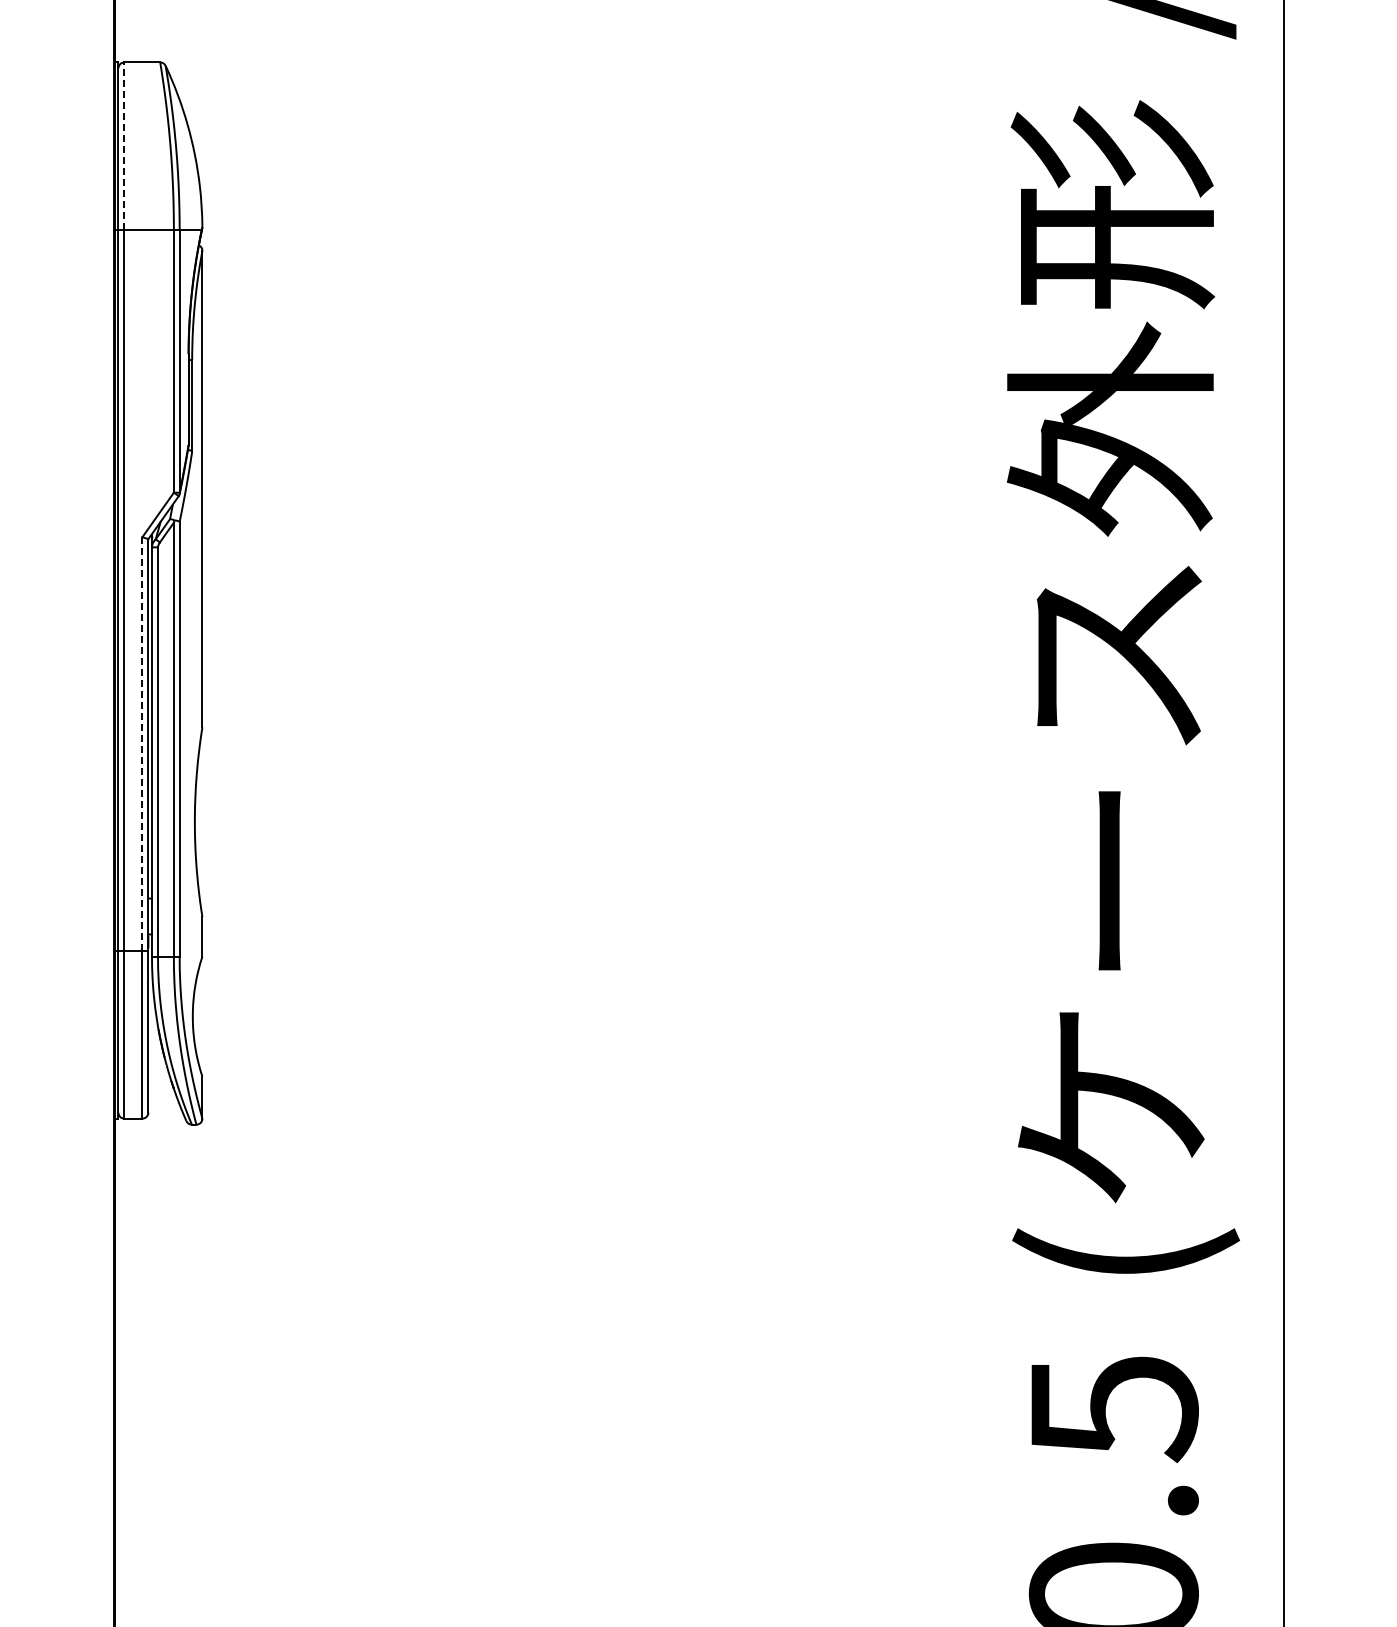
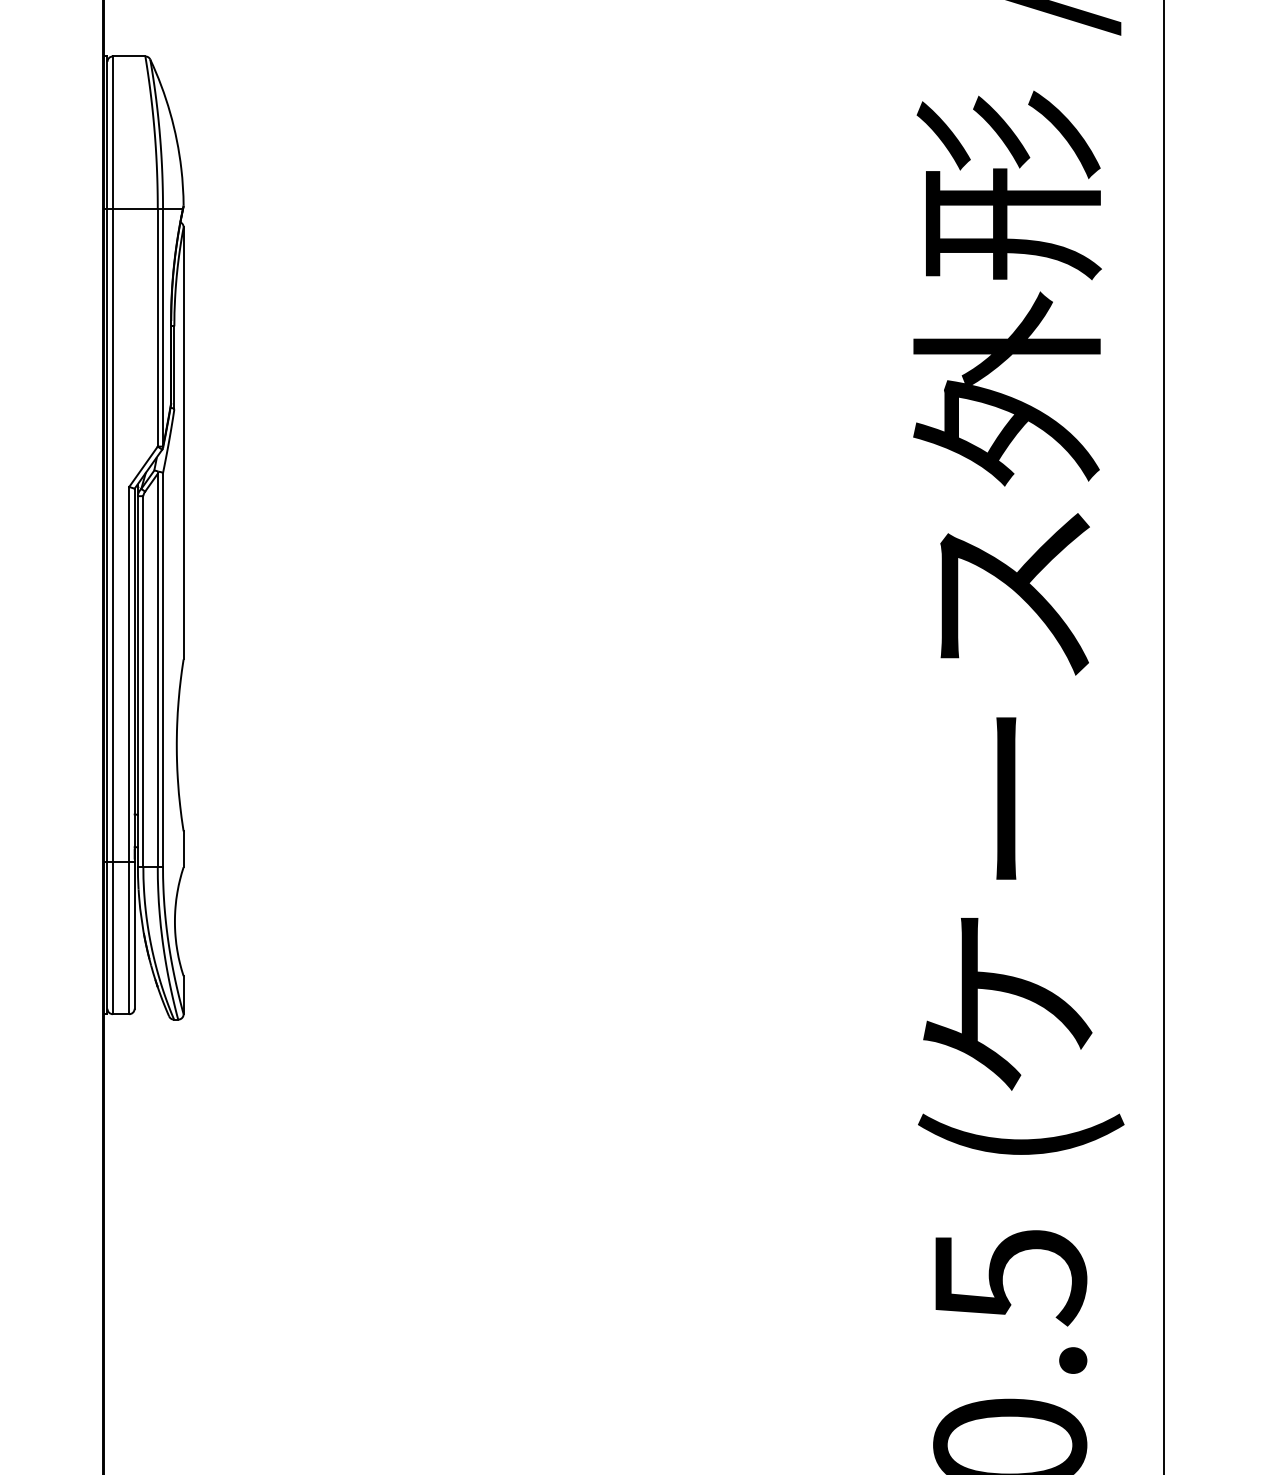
line: (124, 145) -> (112, 131), dashed -> solid
line: (142, 743) -> (129, 674), dashed -> solid

